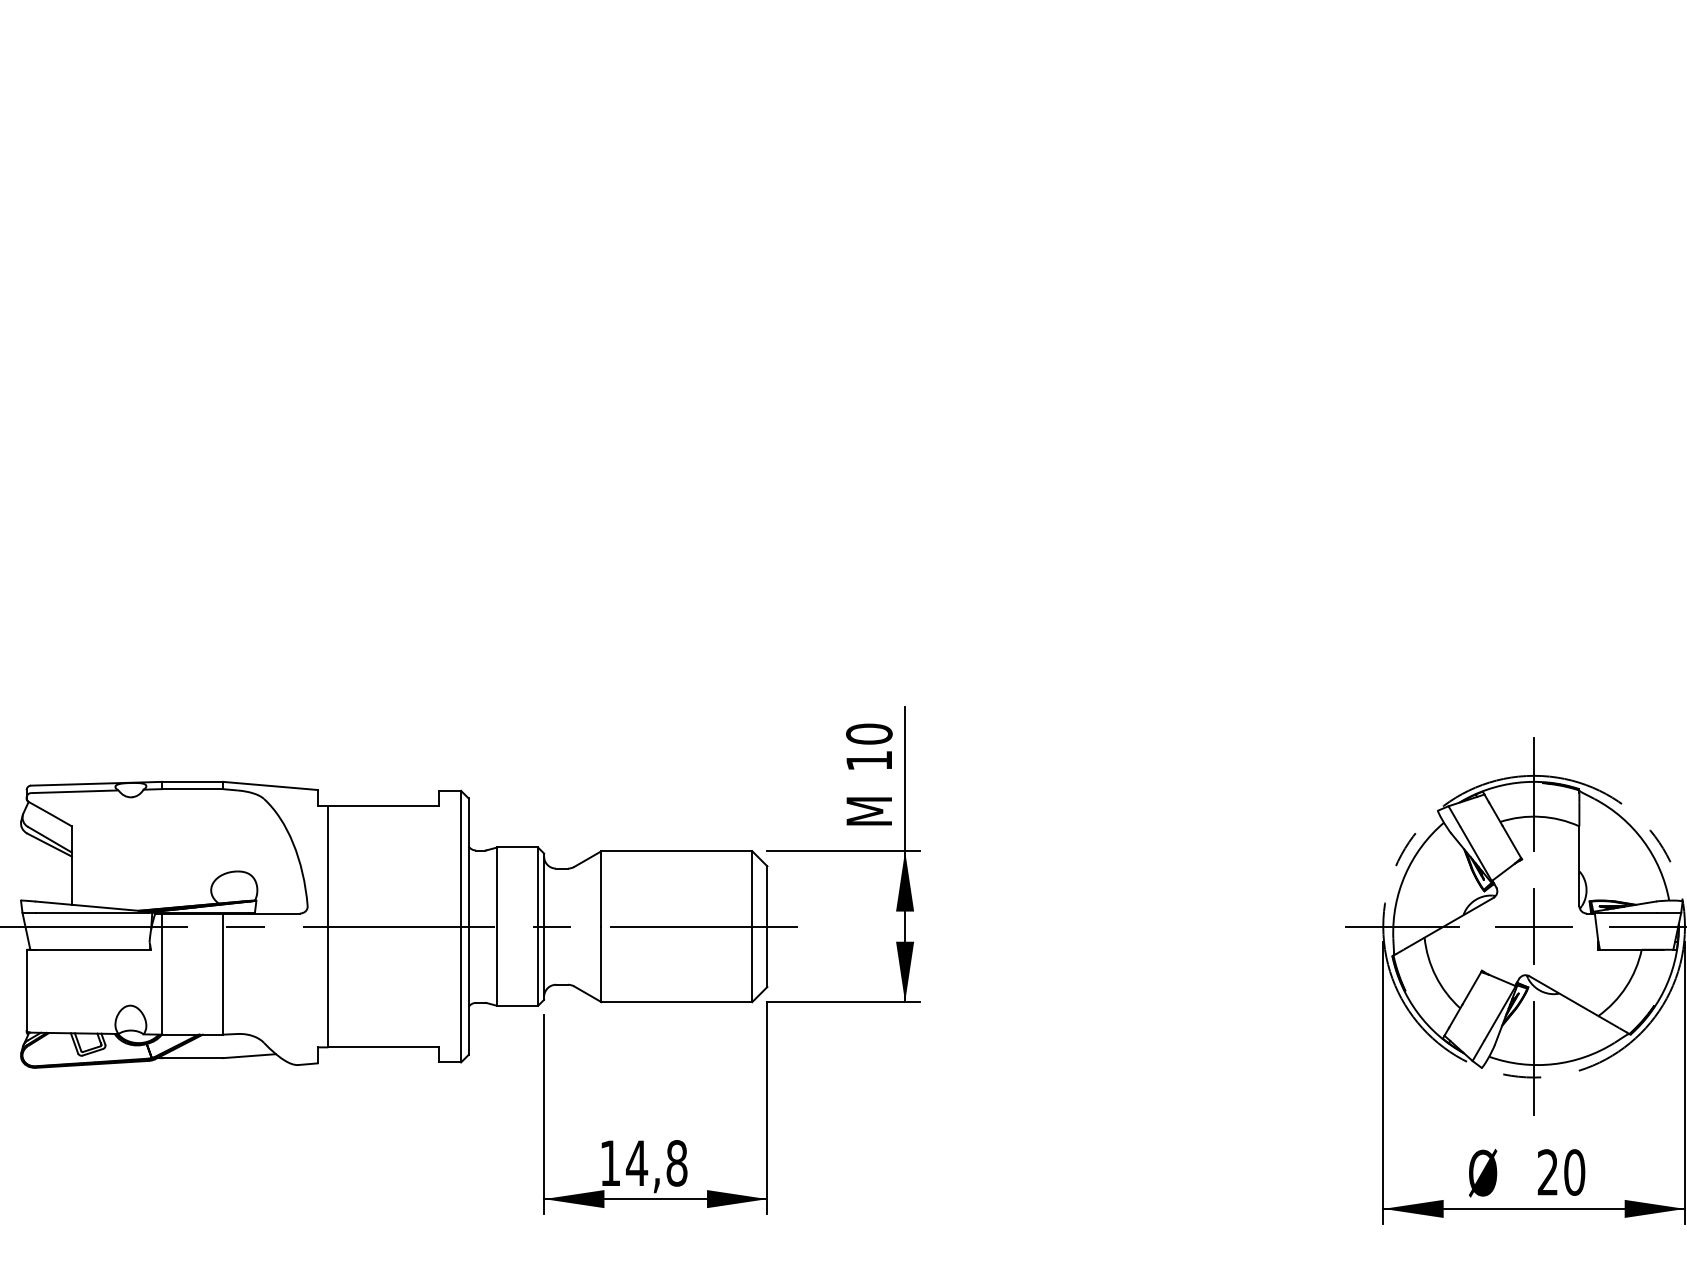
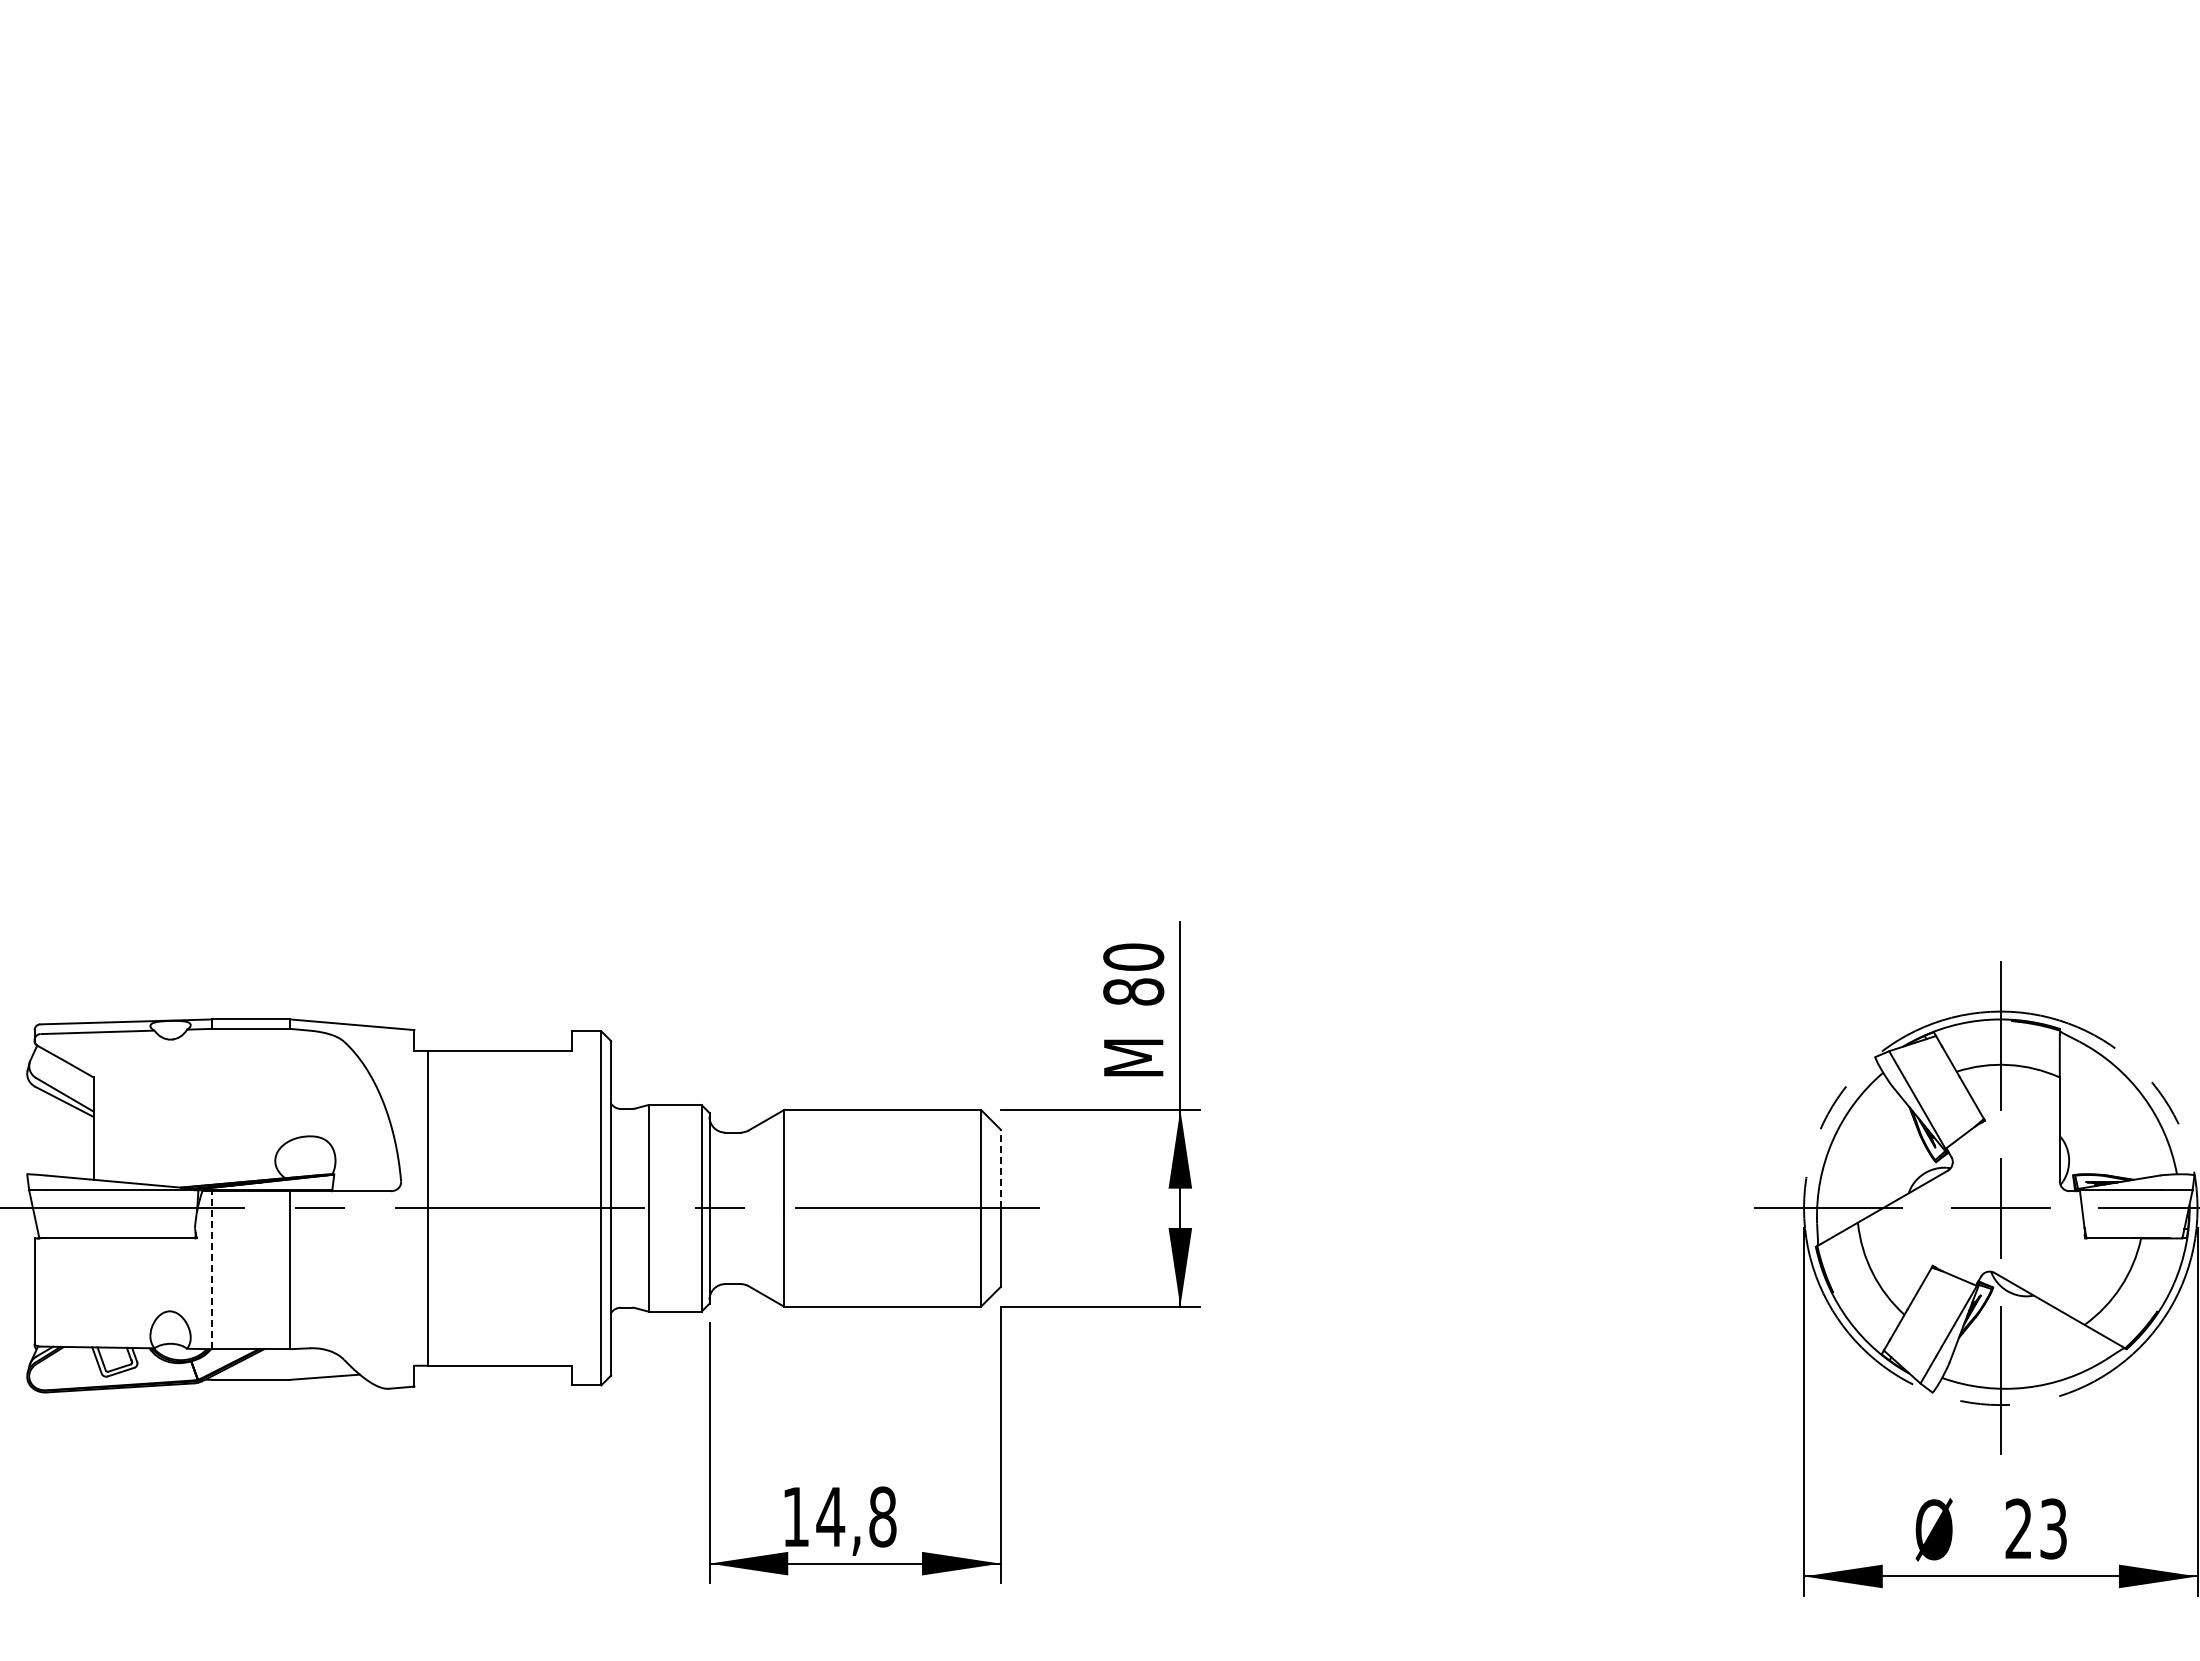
text: (869, 760) -> (1133, 991), 10 -> 80
line: (767, 896) -> (1000, 1168), solid -> dashed
line: (162, 974) -> (211, 1270), solid -> dashed
text: (1574, 1172) -> (2053, 1528), 20 -> 23

